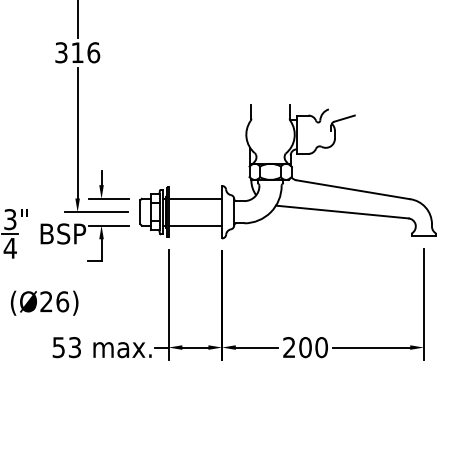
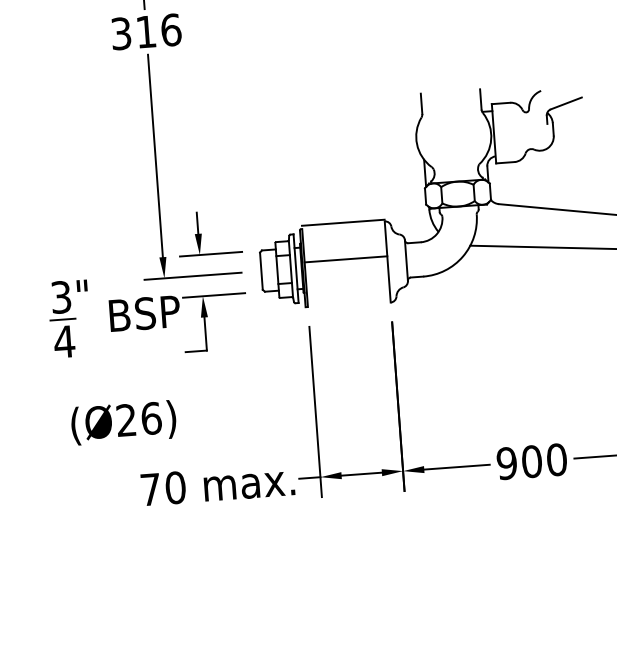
line: (195, 198) -> (343, 222), moved
line: (195, 225) -> (346, 259), moved
text: (66, 347) -> (162, 488), 53 -> 70
text: (289, 347) -> (507, 463), 200 -> 900

